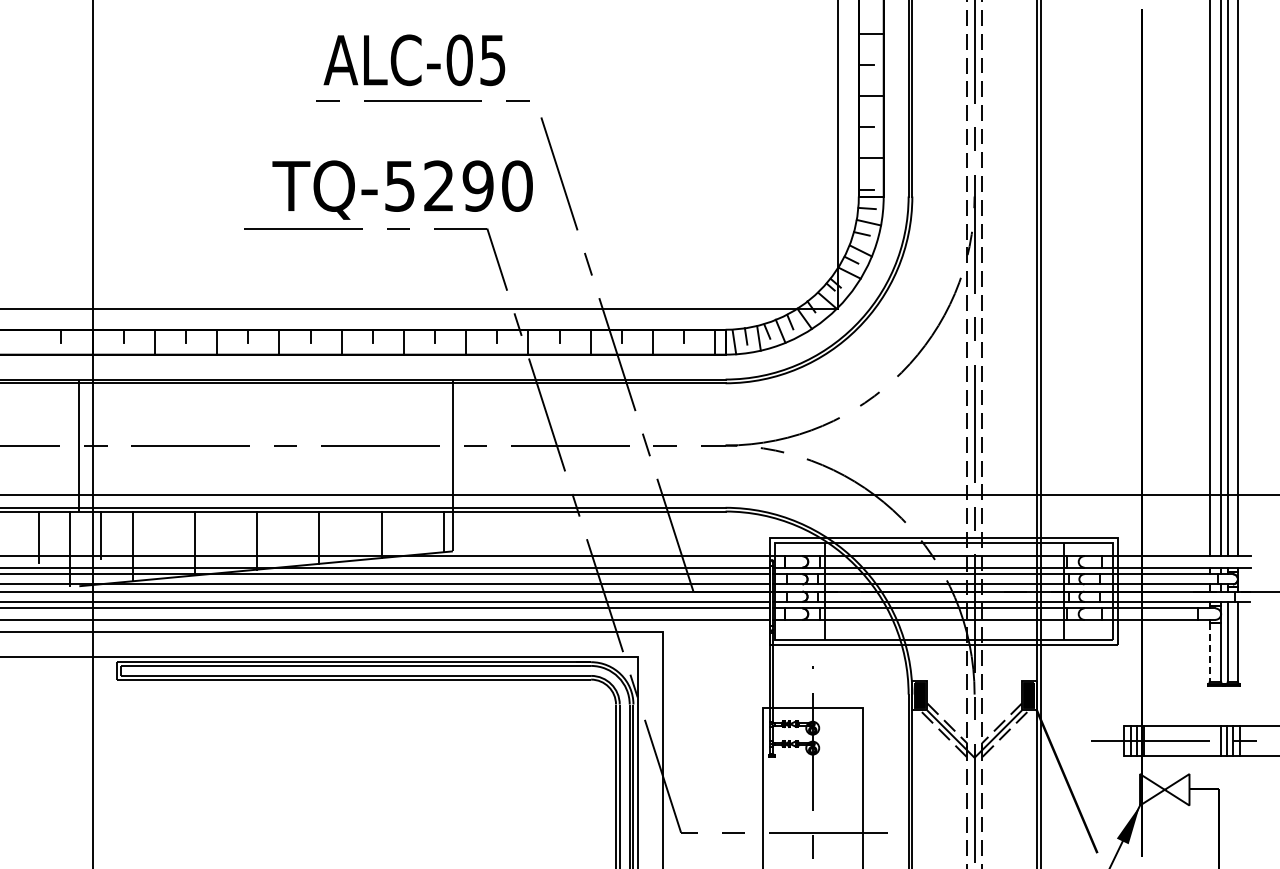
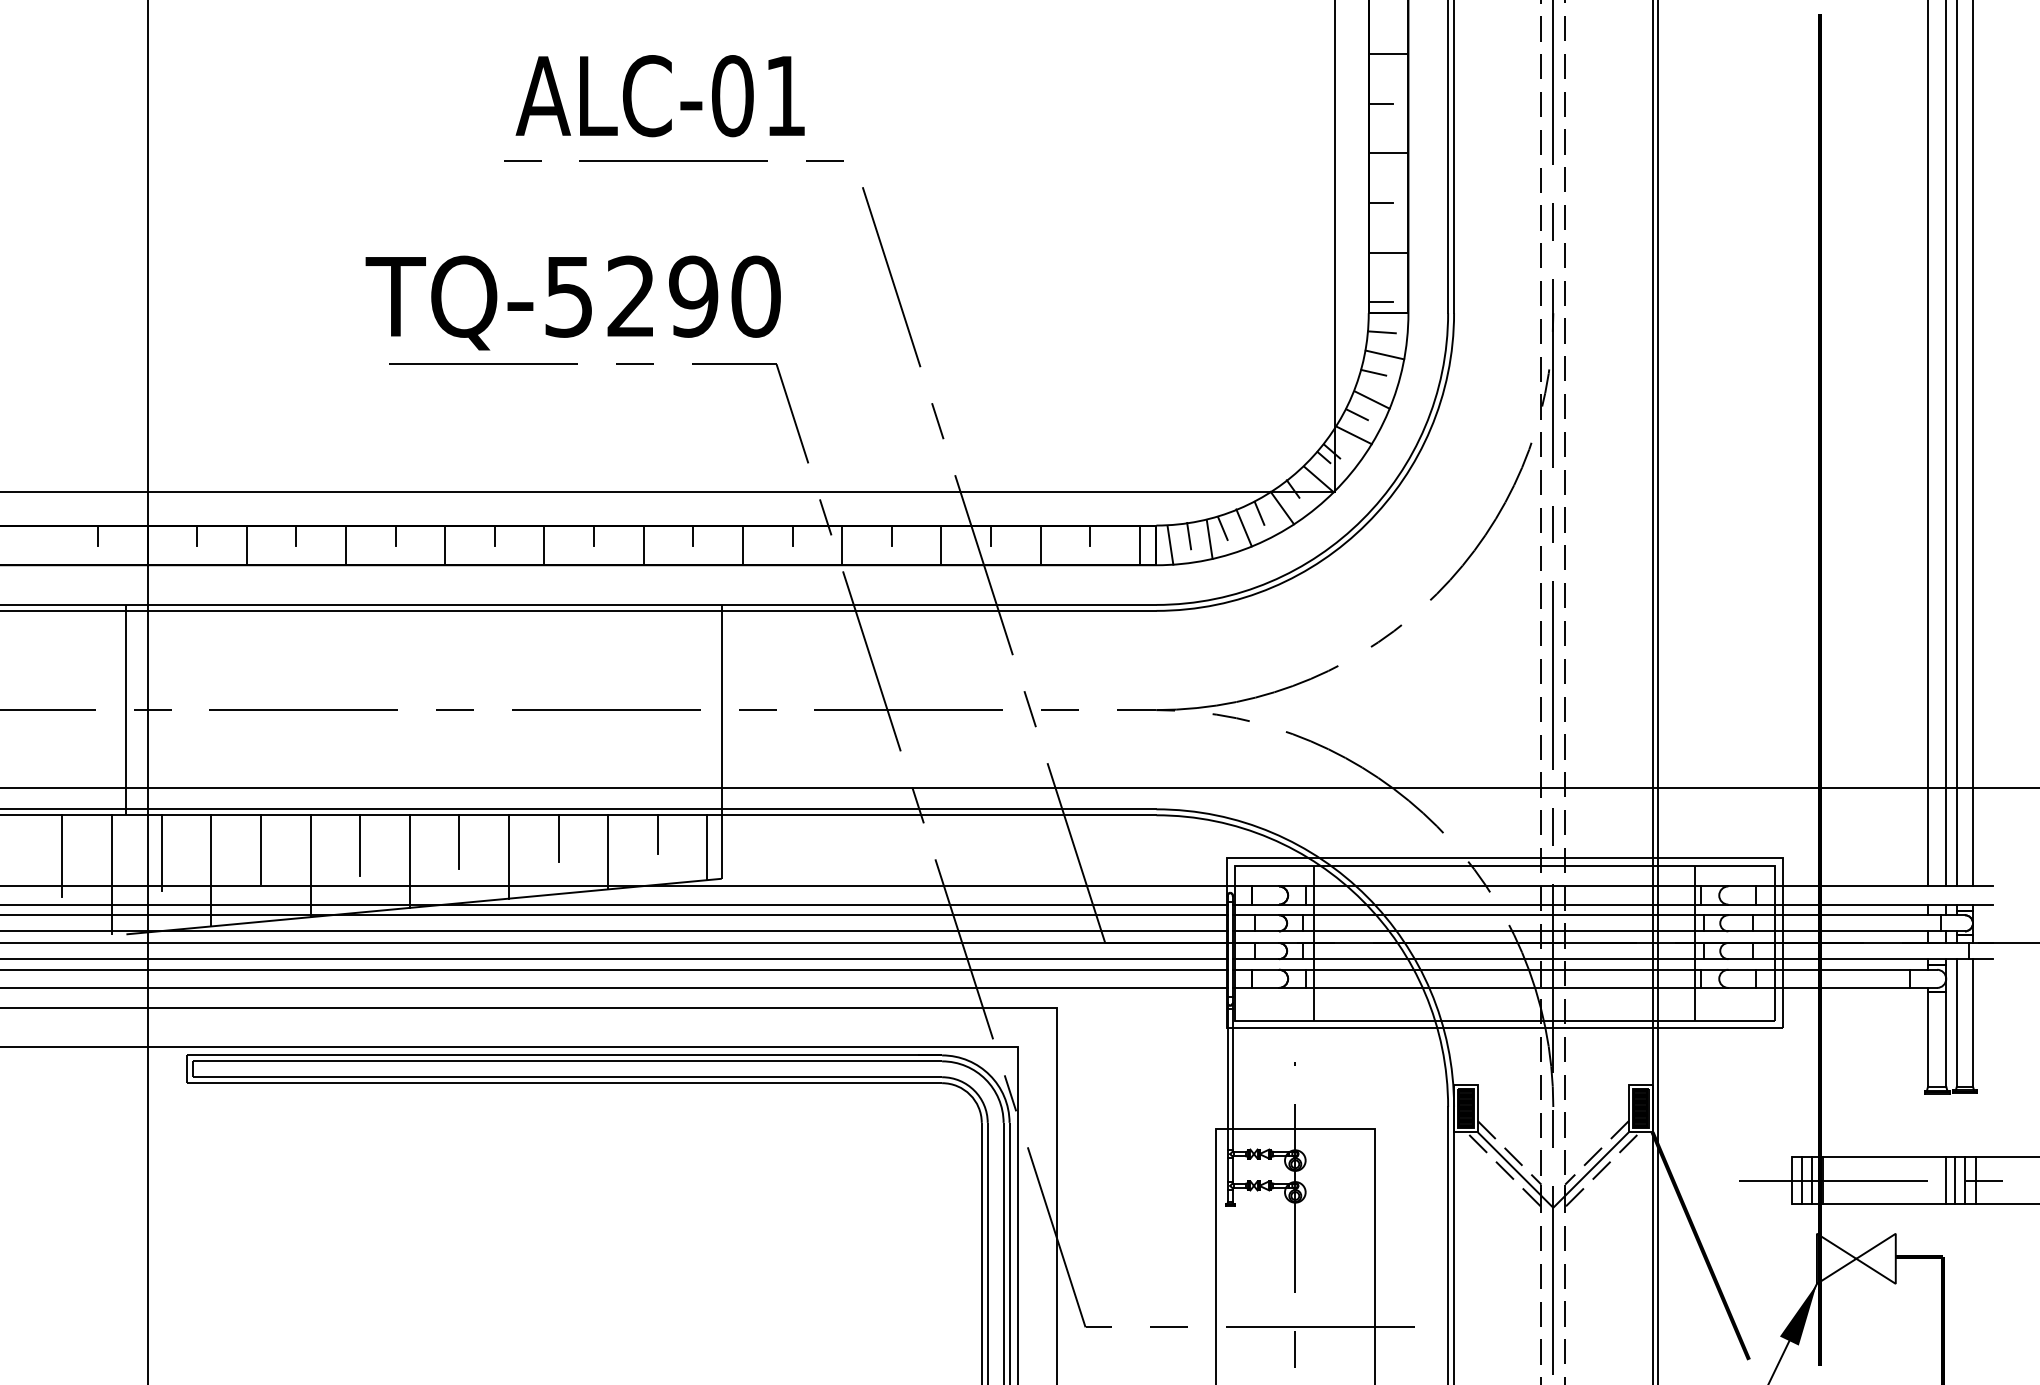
text: (492, 60) -> (784, 96), ALC-05 -> ALC-01
text: (402, 189) -> (572, 302), moved
line: (412, 523) -> (657, 834), added
line: (350, 525) -> (558, 837), added
line: (288, 528) -> (459, 842), added
line: (225, 530) -> (359, 845), added
line: (163, 532) -> (260, 848), added
line: (1209, 652) -> (1927, 1039), dashed -> solid

